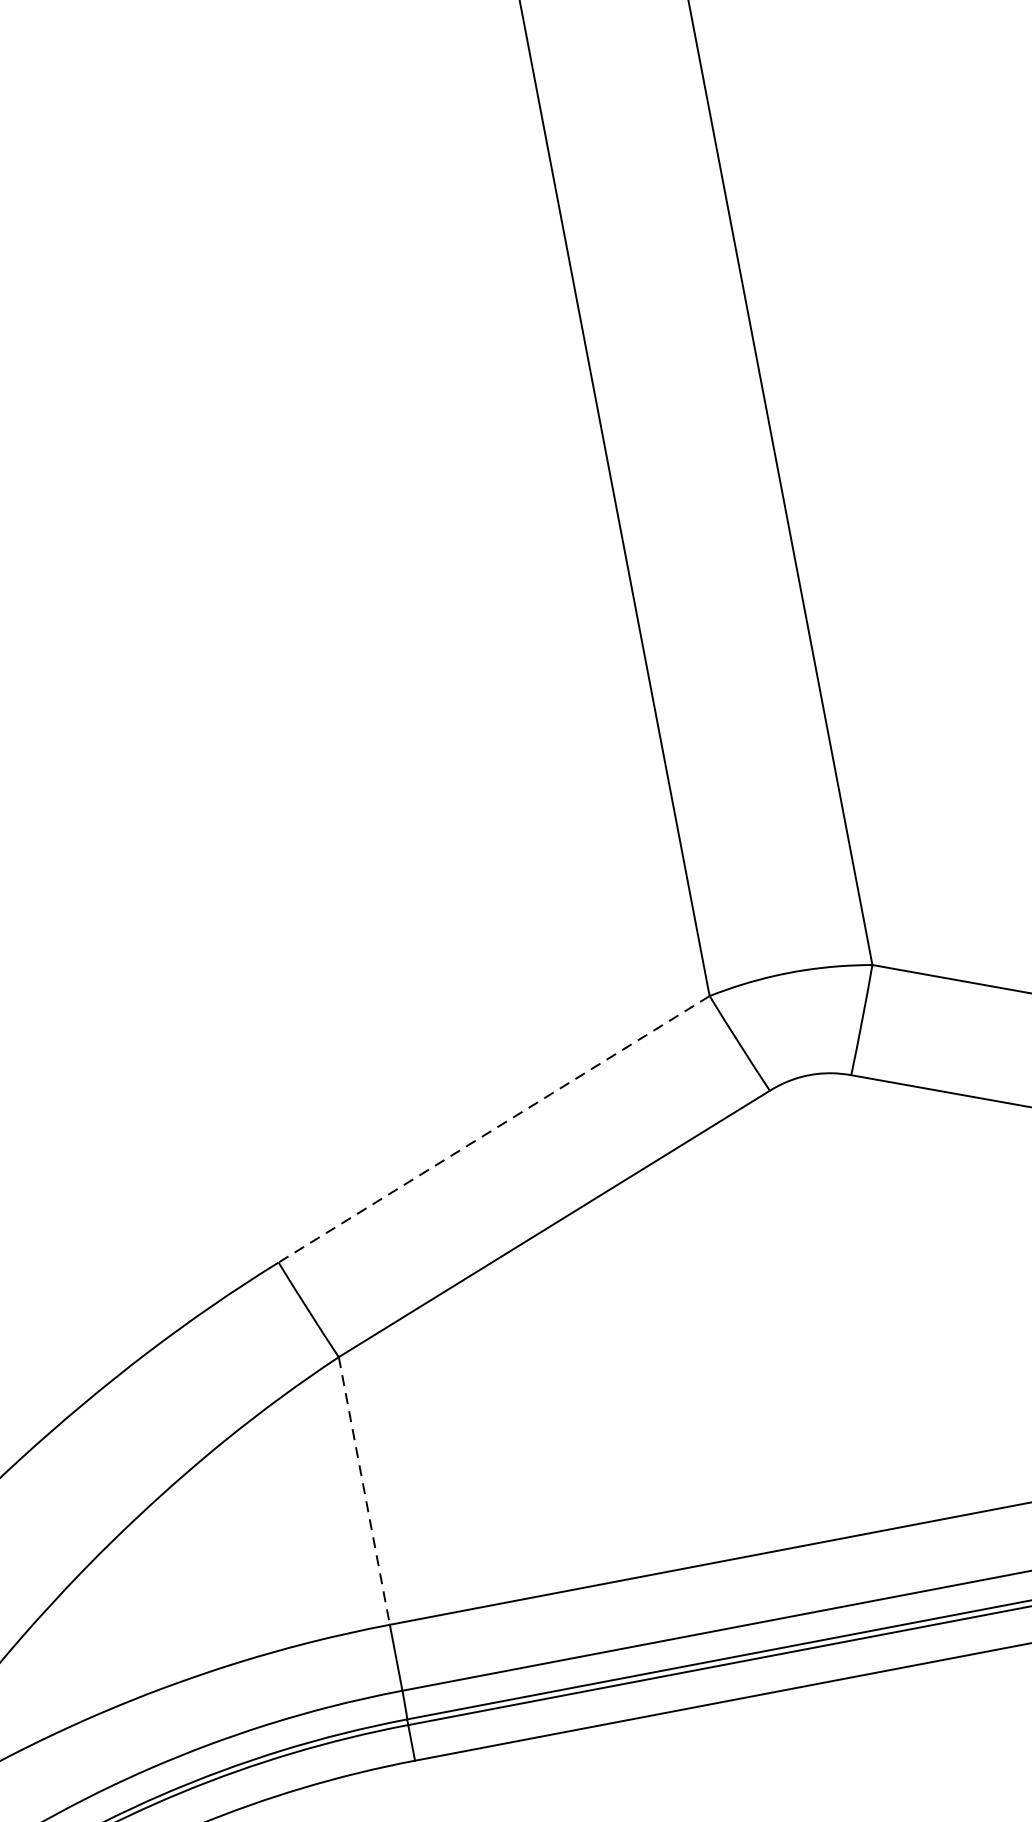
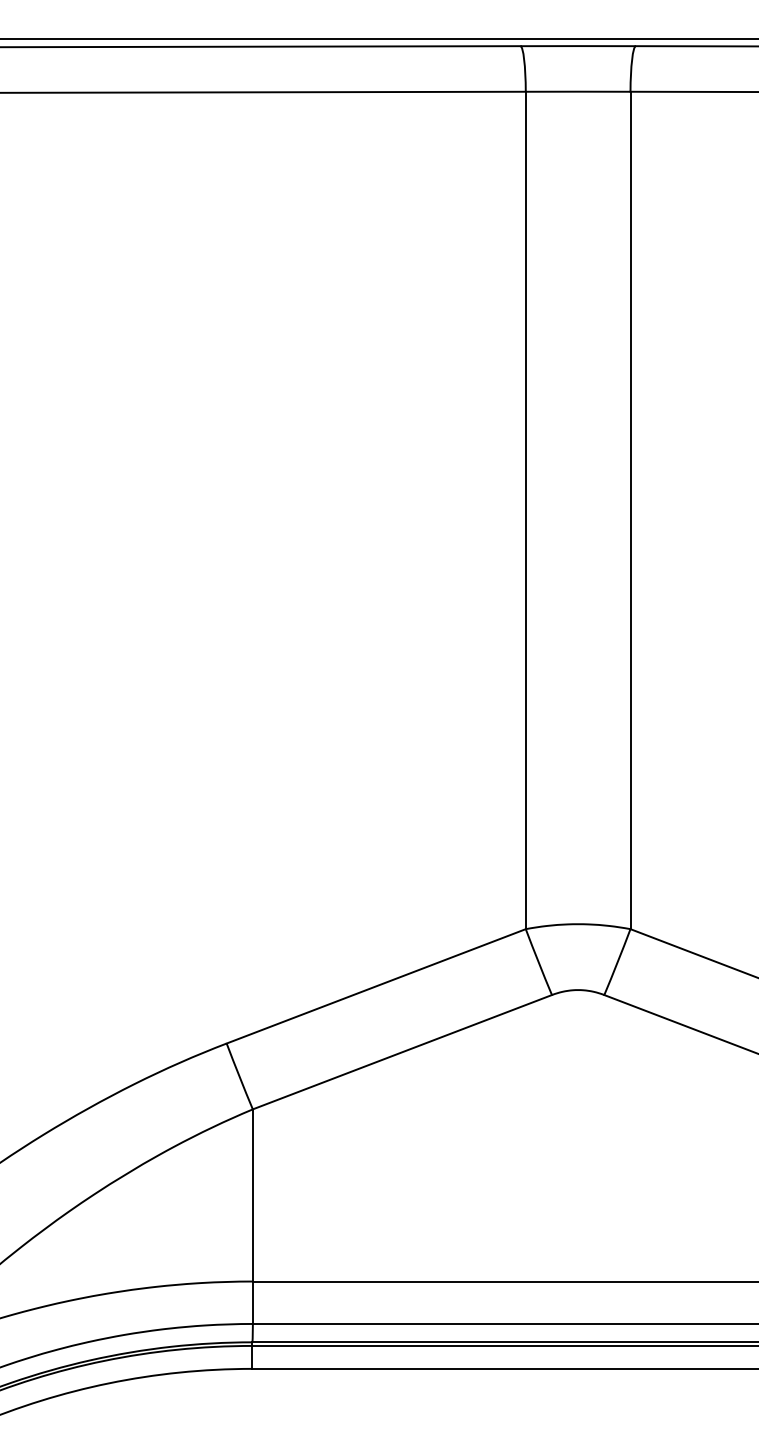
line: (492, 1129) -> (375, 986), dashed -> solid
line: (363, 1491) -> (252, 1195), dashed -> solid

